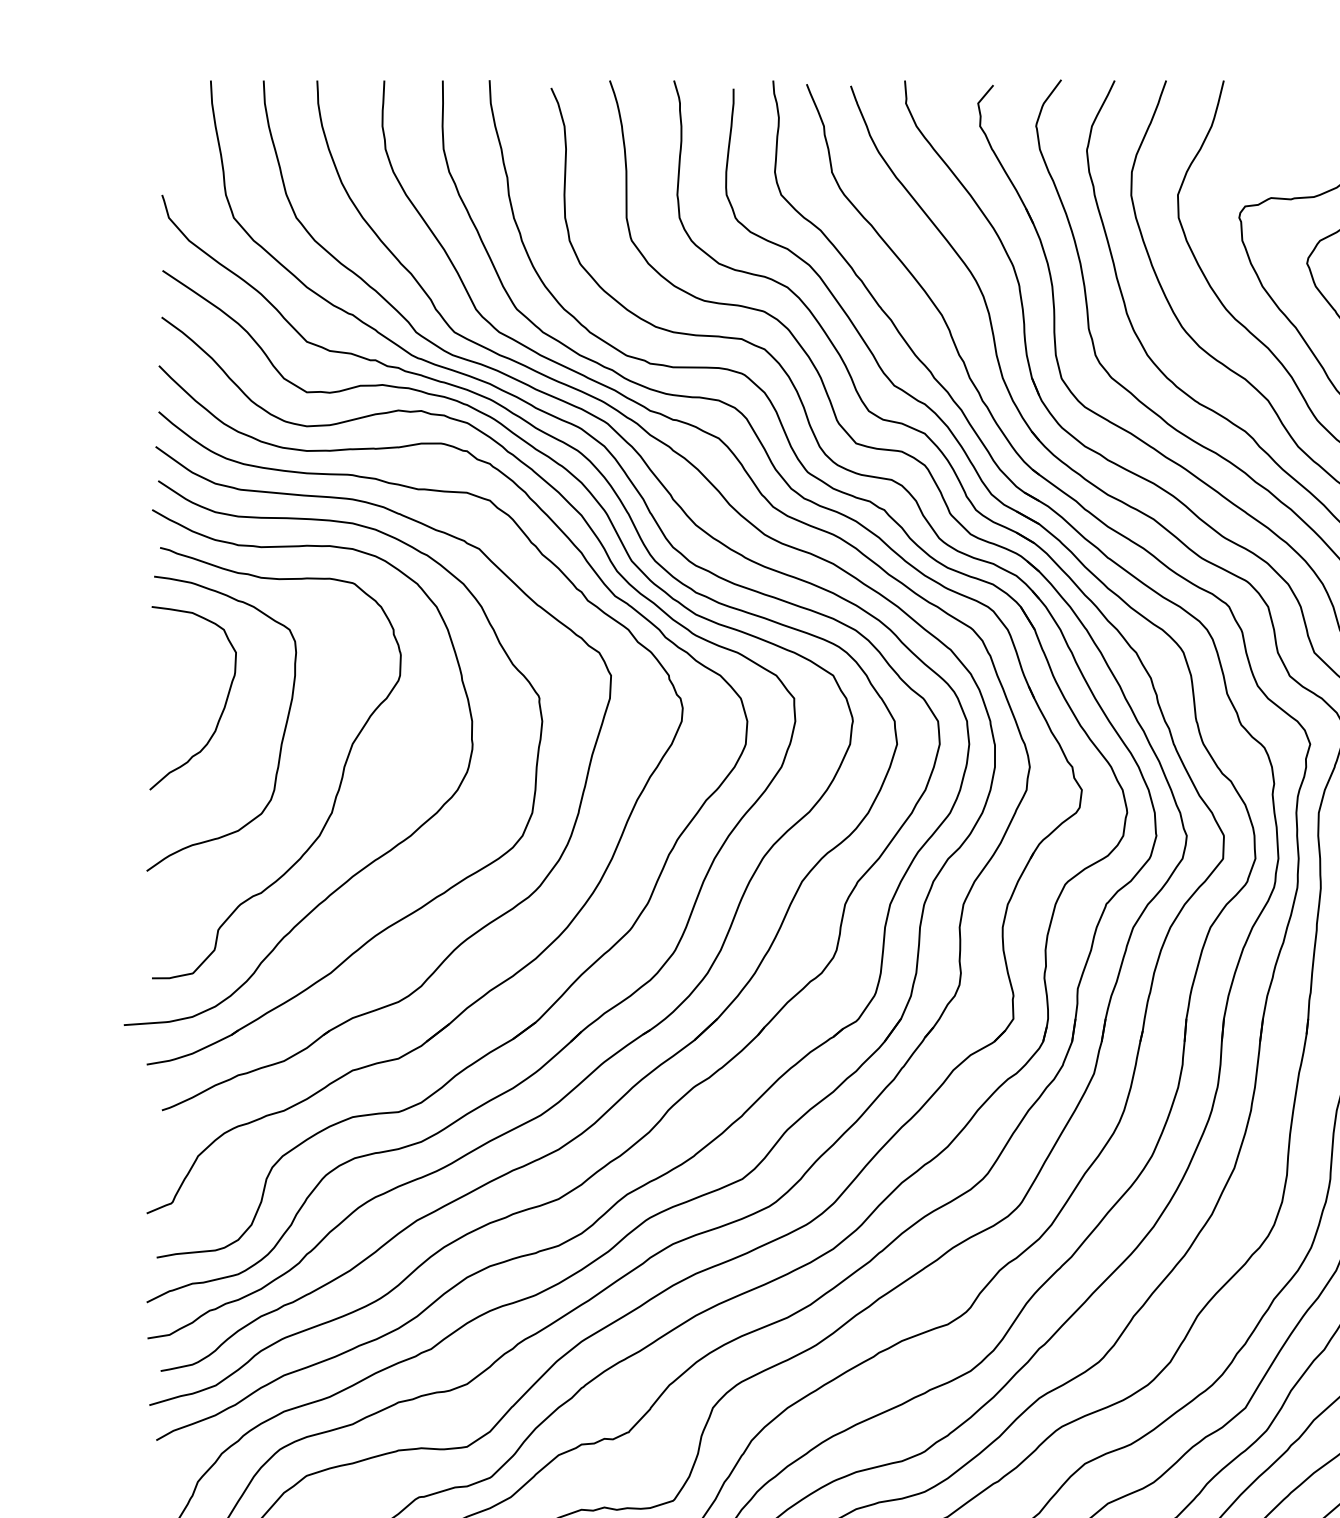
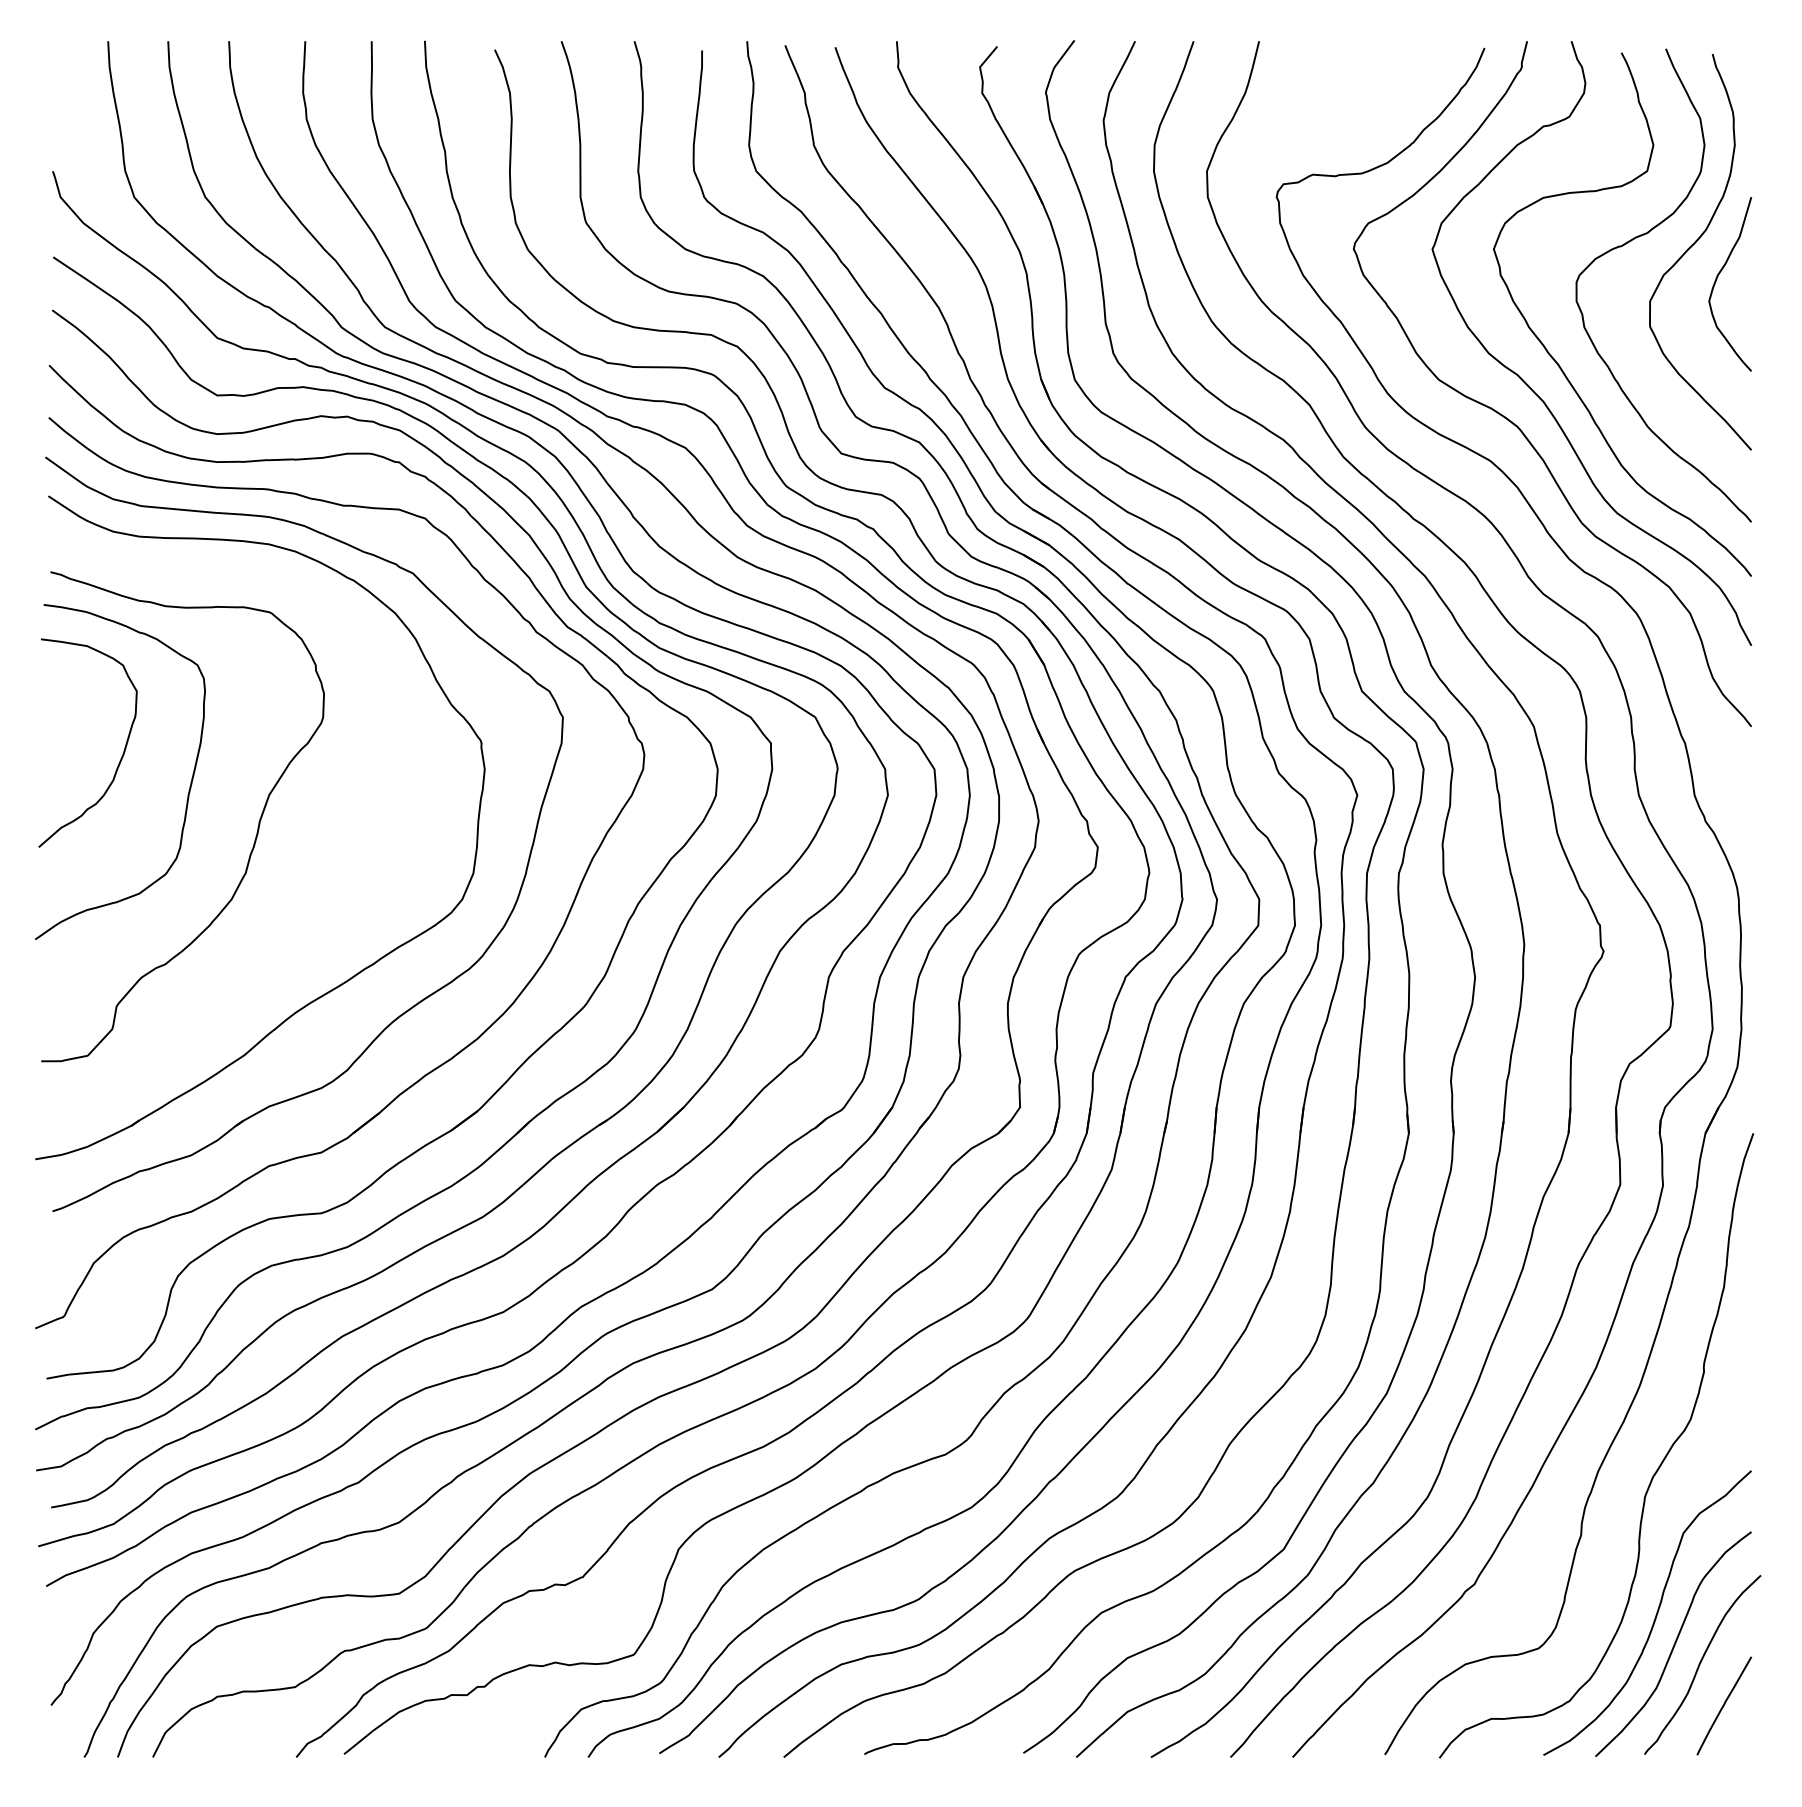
curve: (366, 864) -> (285, 932), removed

